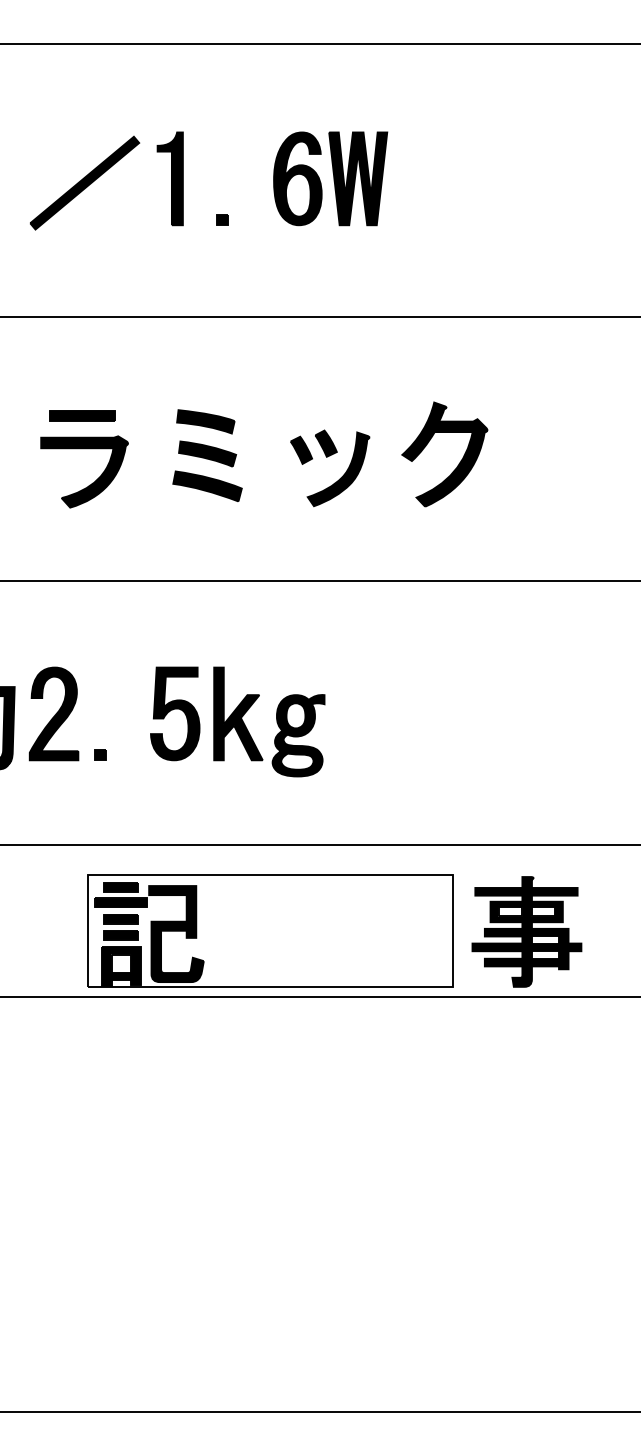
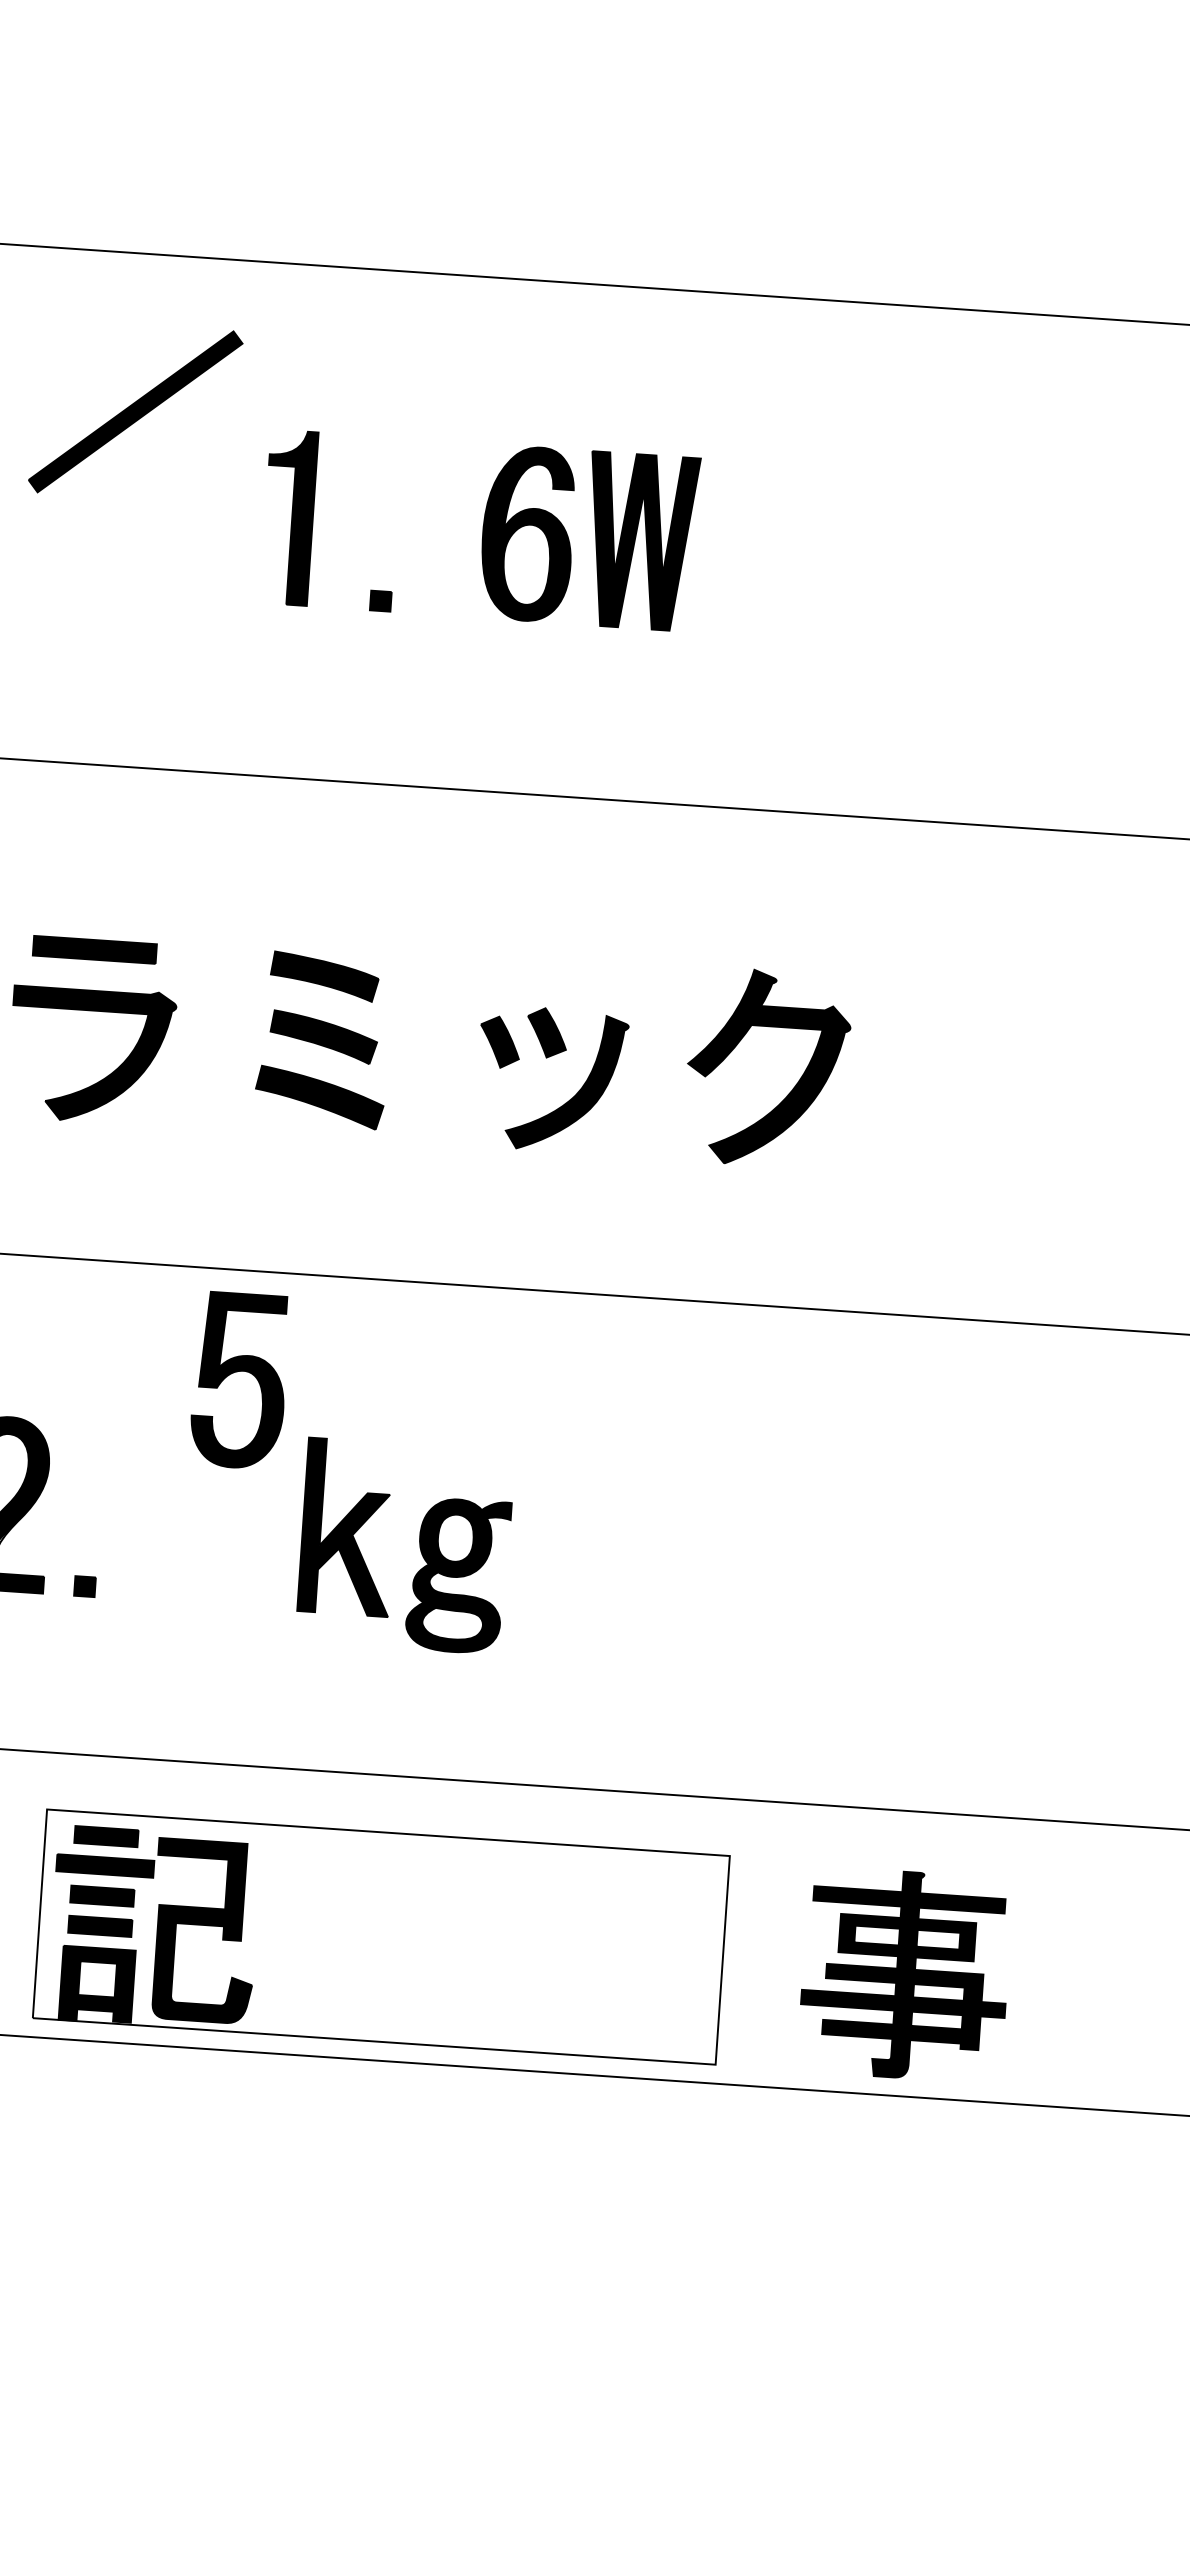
part: (85, 182) -> (137, 410), moved
part: (175, 713) -> (240, 1380), moved
part: (526, 931) -> (904, 1974), moved

